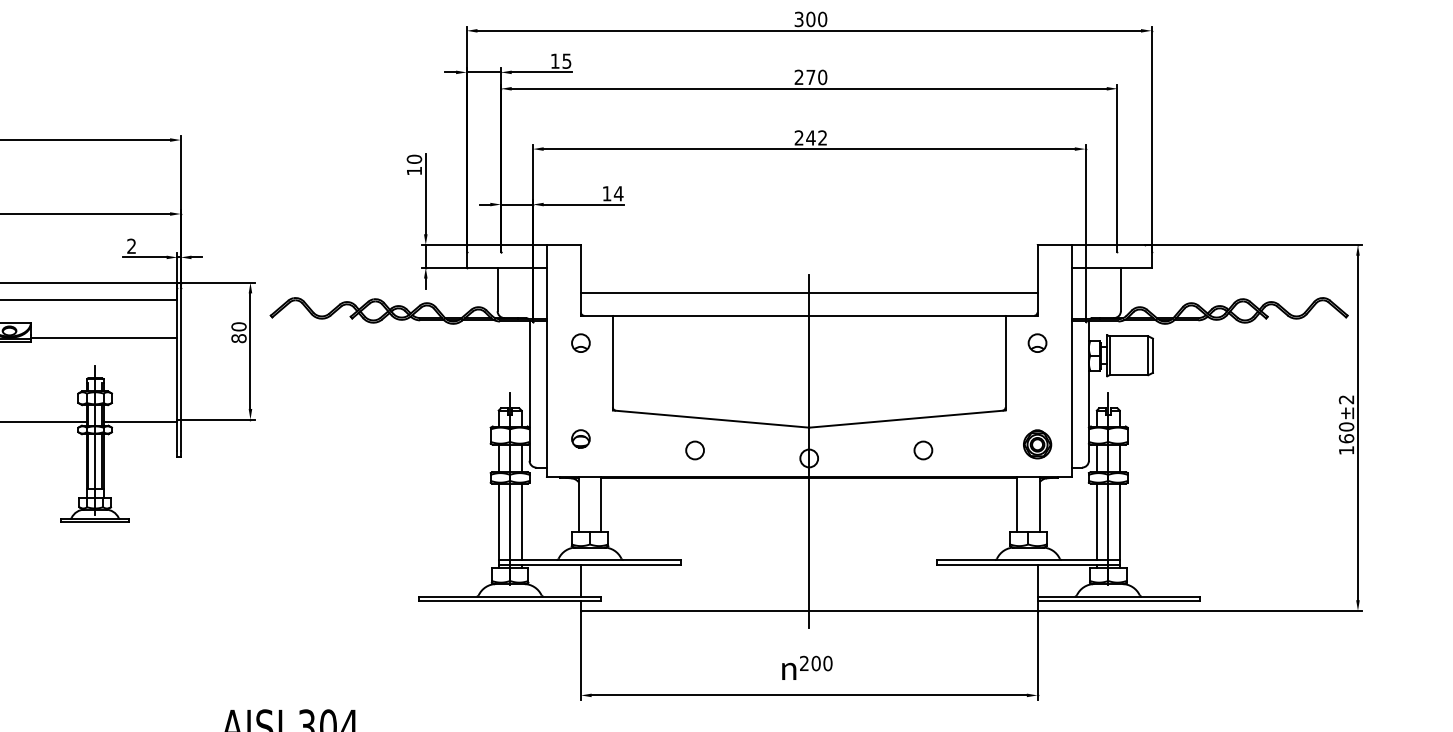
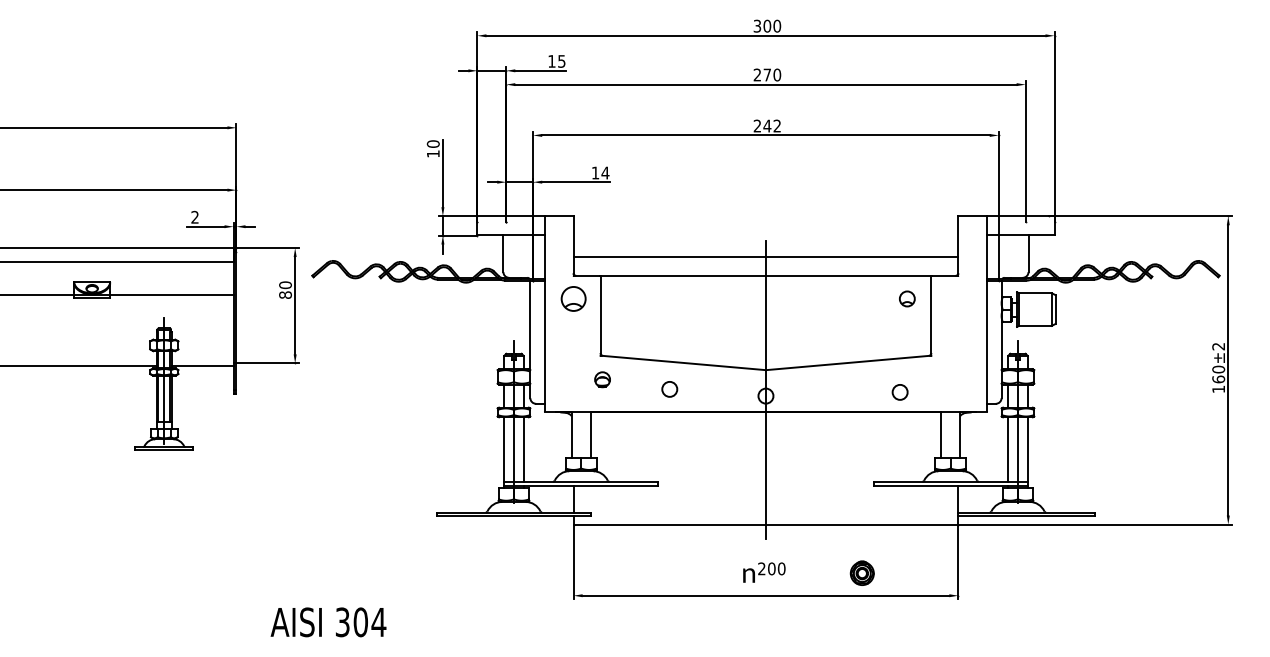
part: (580, 342) -> (573, 298), size x1.6
part: (1037, 342) -> (907, 298), moved
part: (580, 438) -> (602, 379), moved
part: (1036, 443) -> (861, 572), moved
circle: (922, 450) -> (899, 392), moved

